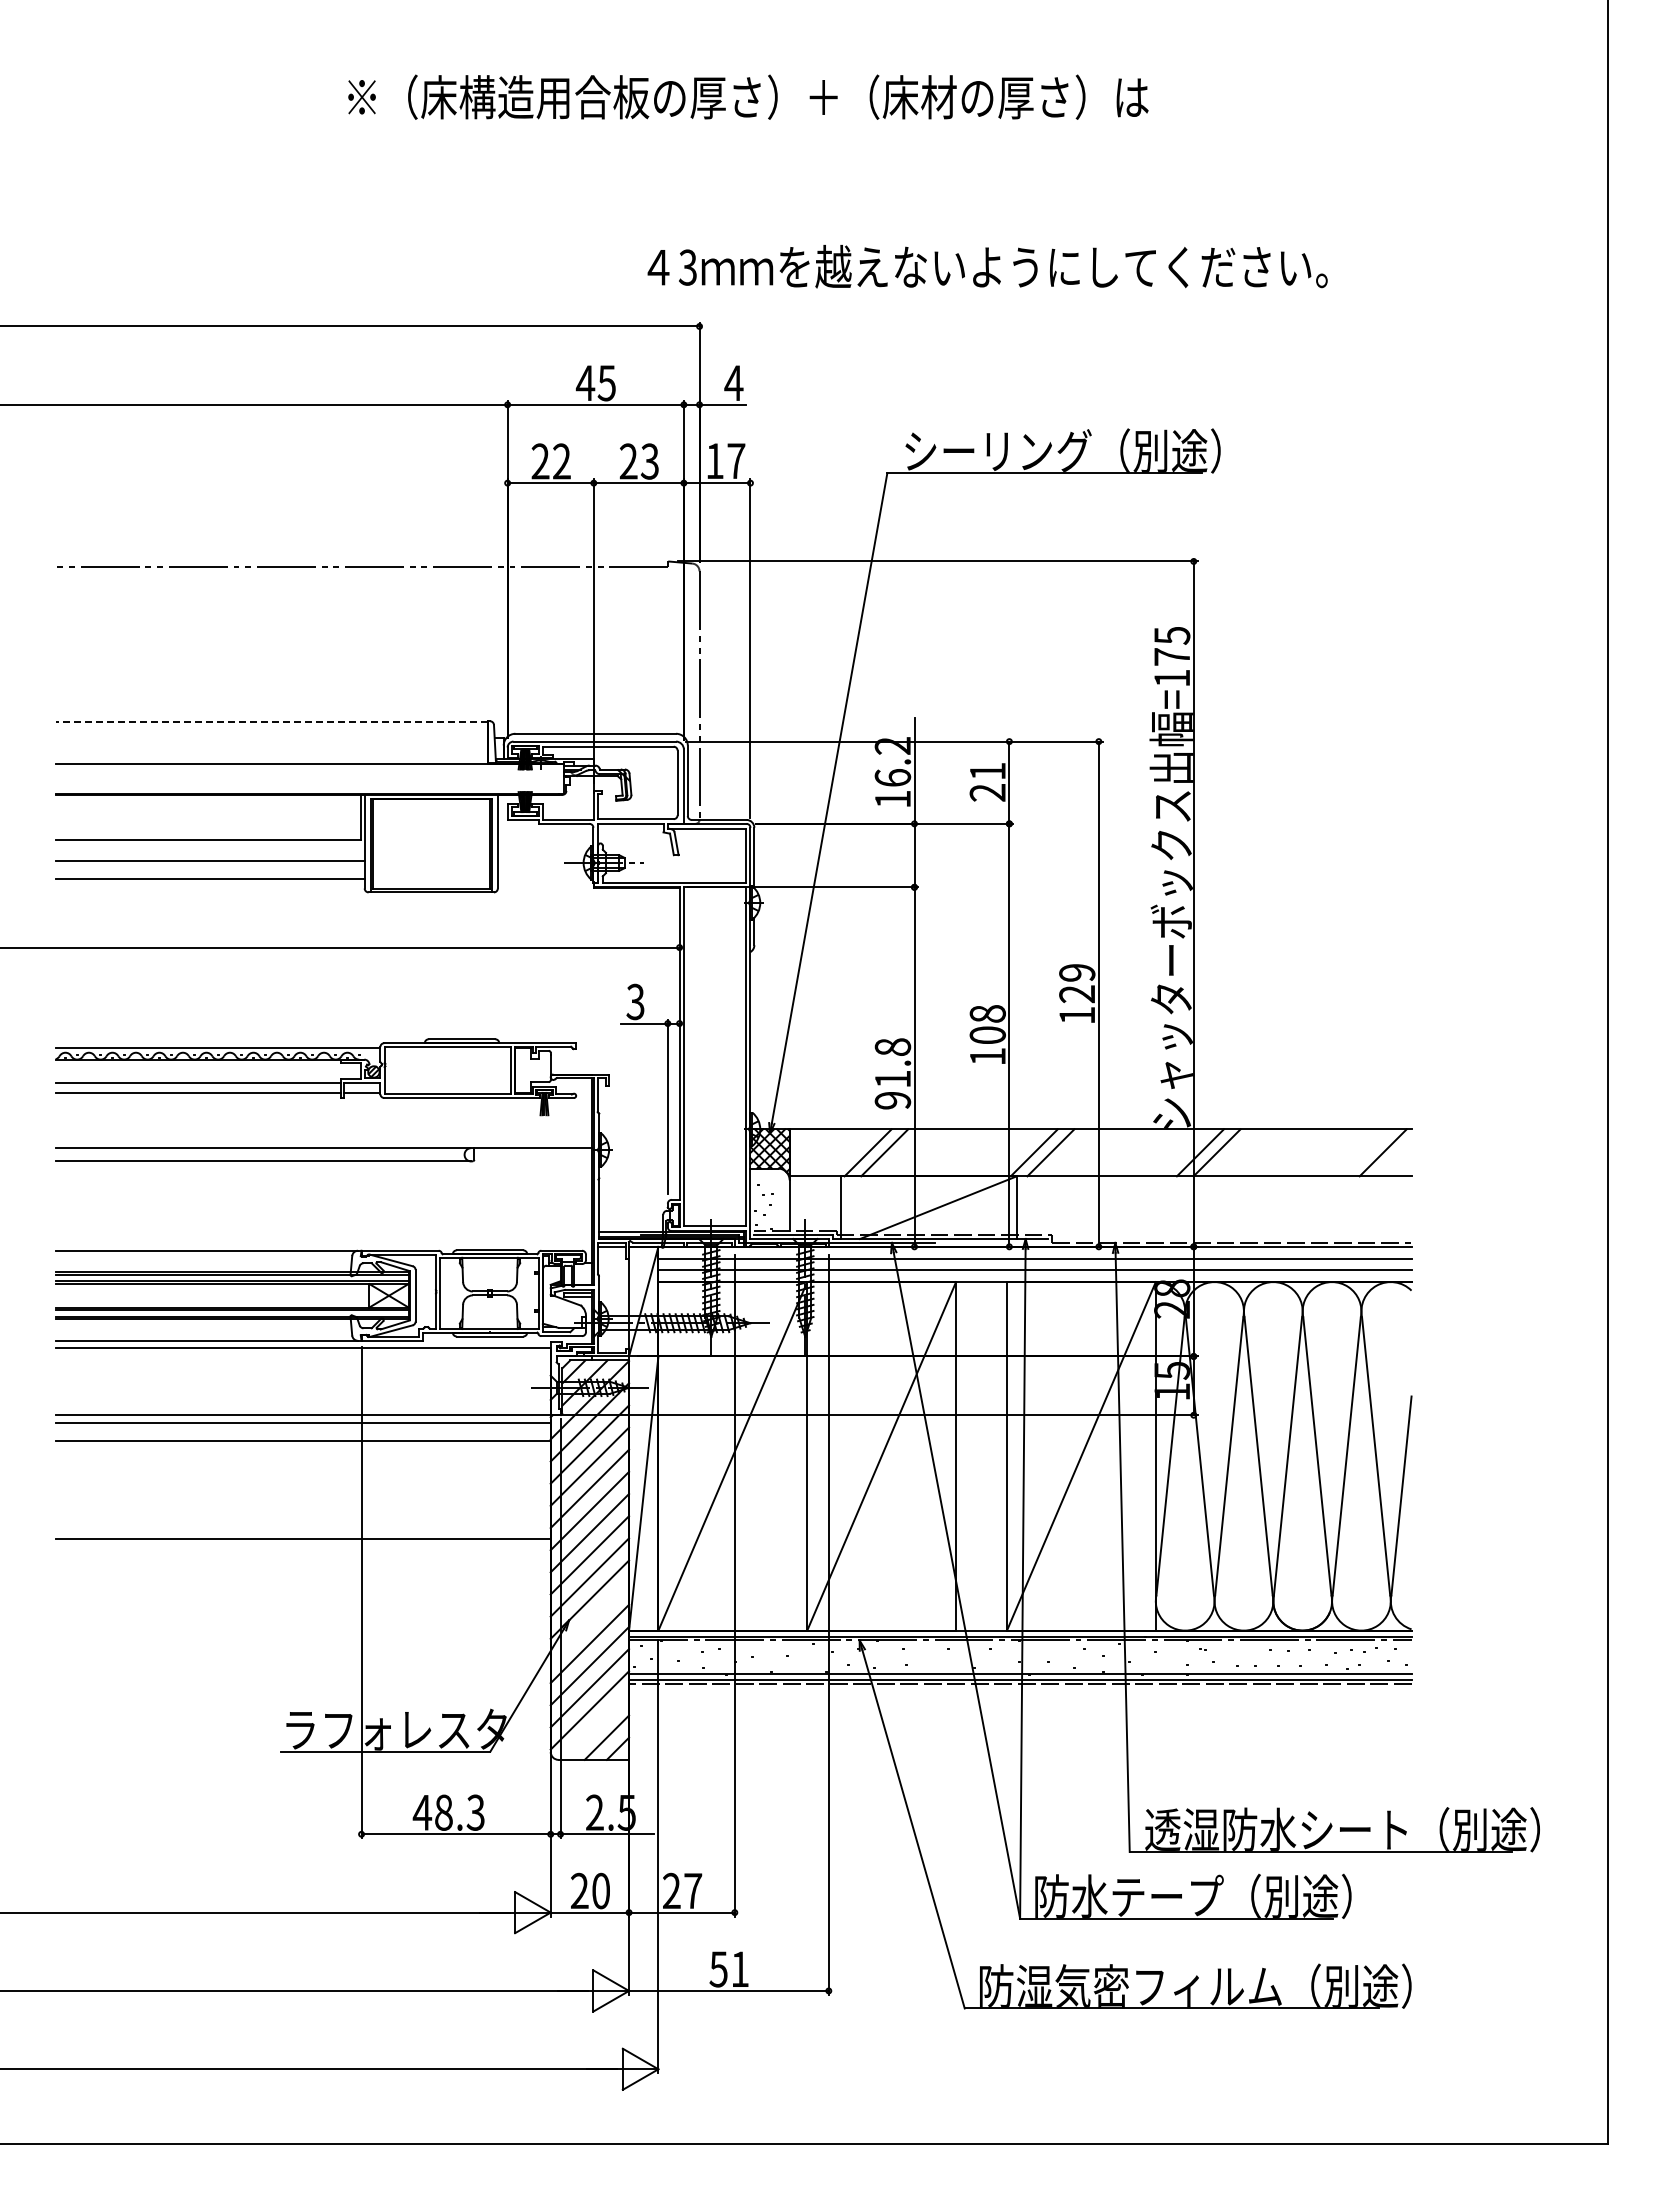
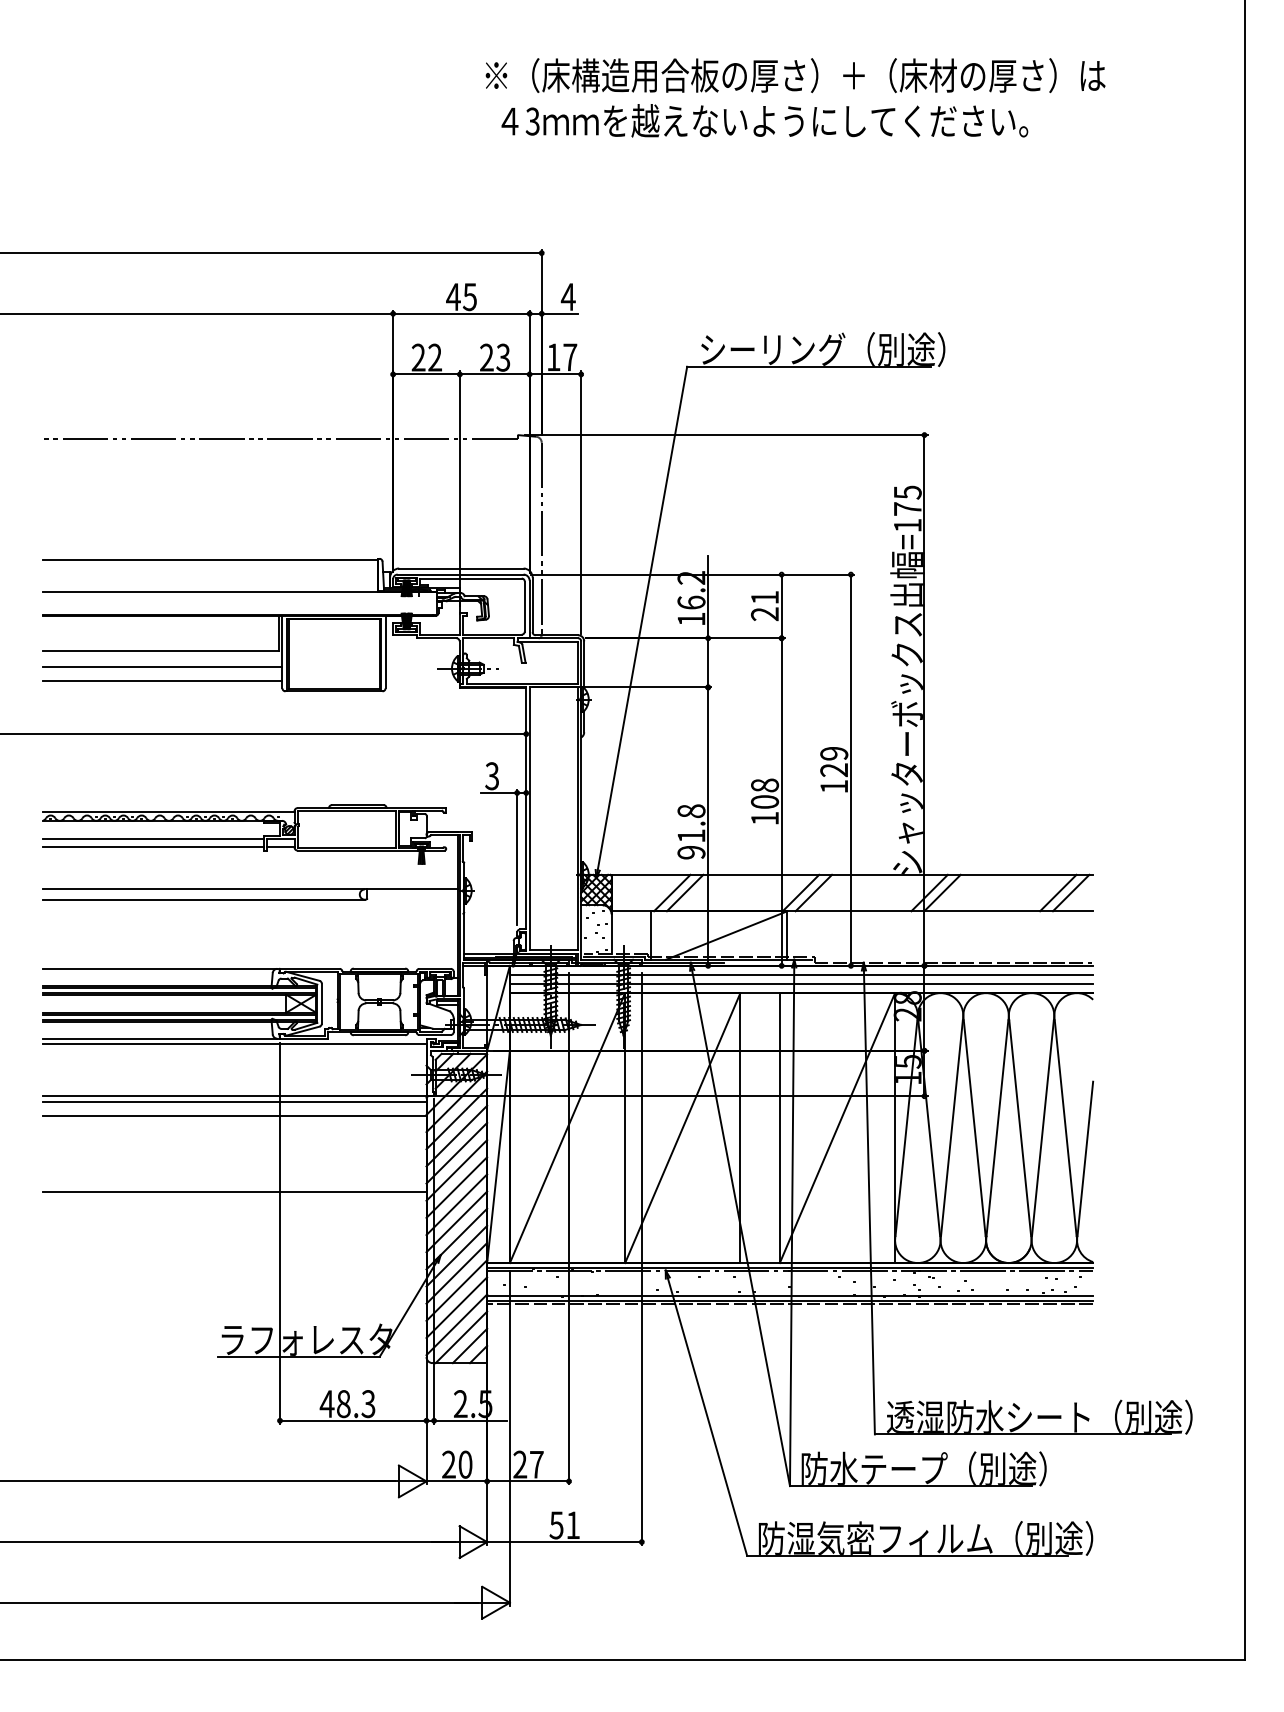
text: (748, 96) -> (795, 75), moved
text: (987, 266) -> (764, 120), moved
line: (271, 722) -> (210, 559), dashed -> solid
line: (1366, 1152) -> (1058, 892), added
line: (589, 1621) -> (456, 1255), added
line: (595, 1726) -> (461, 1337), added

